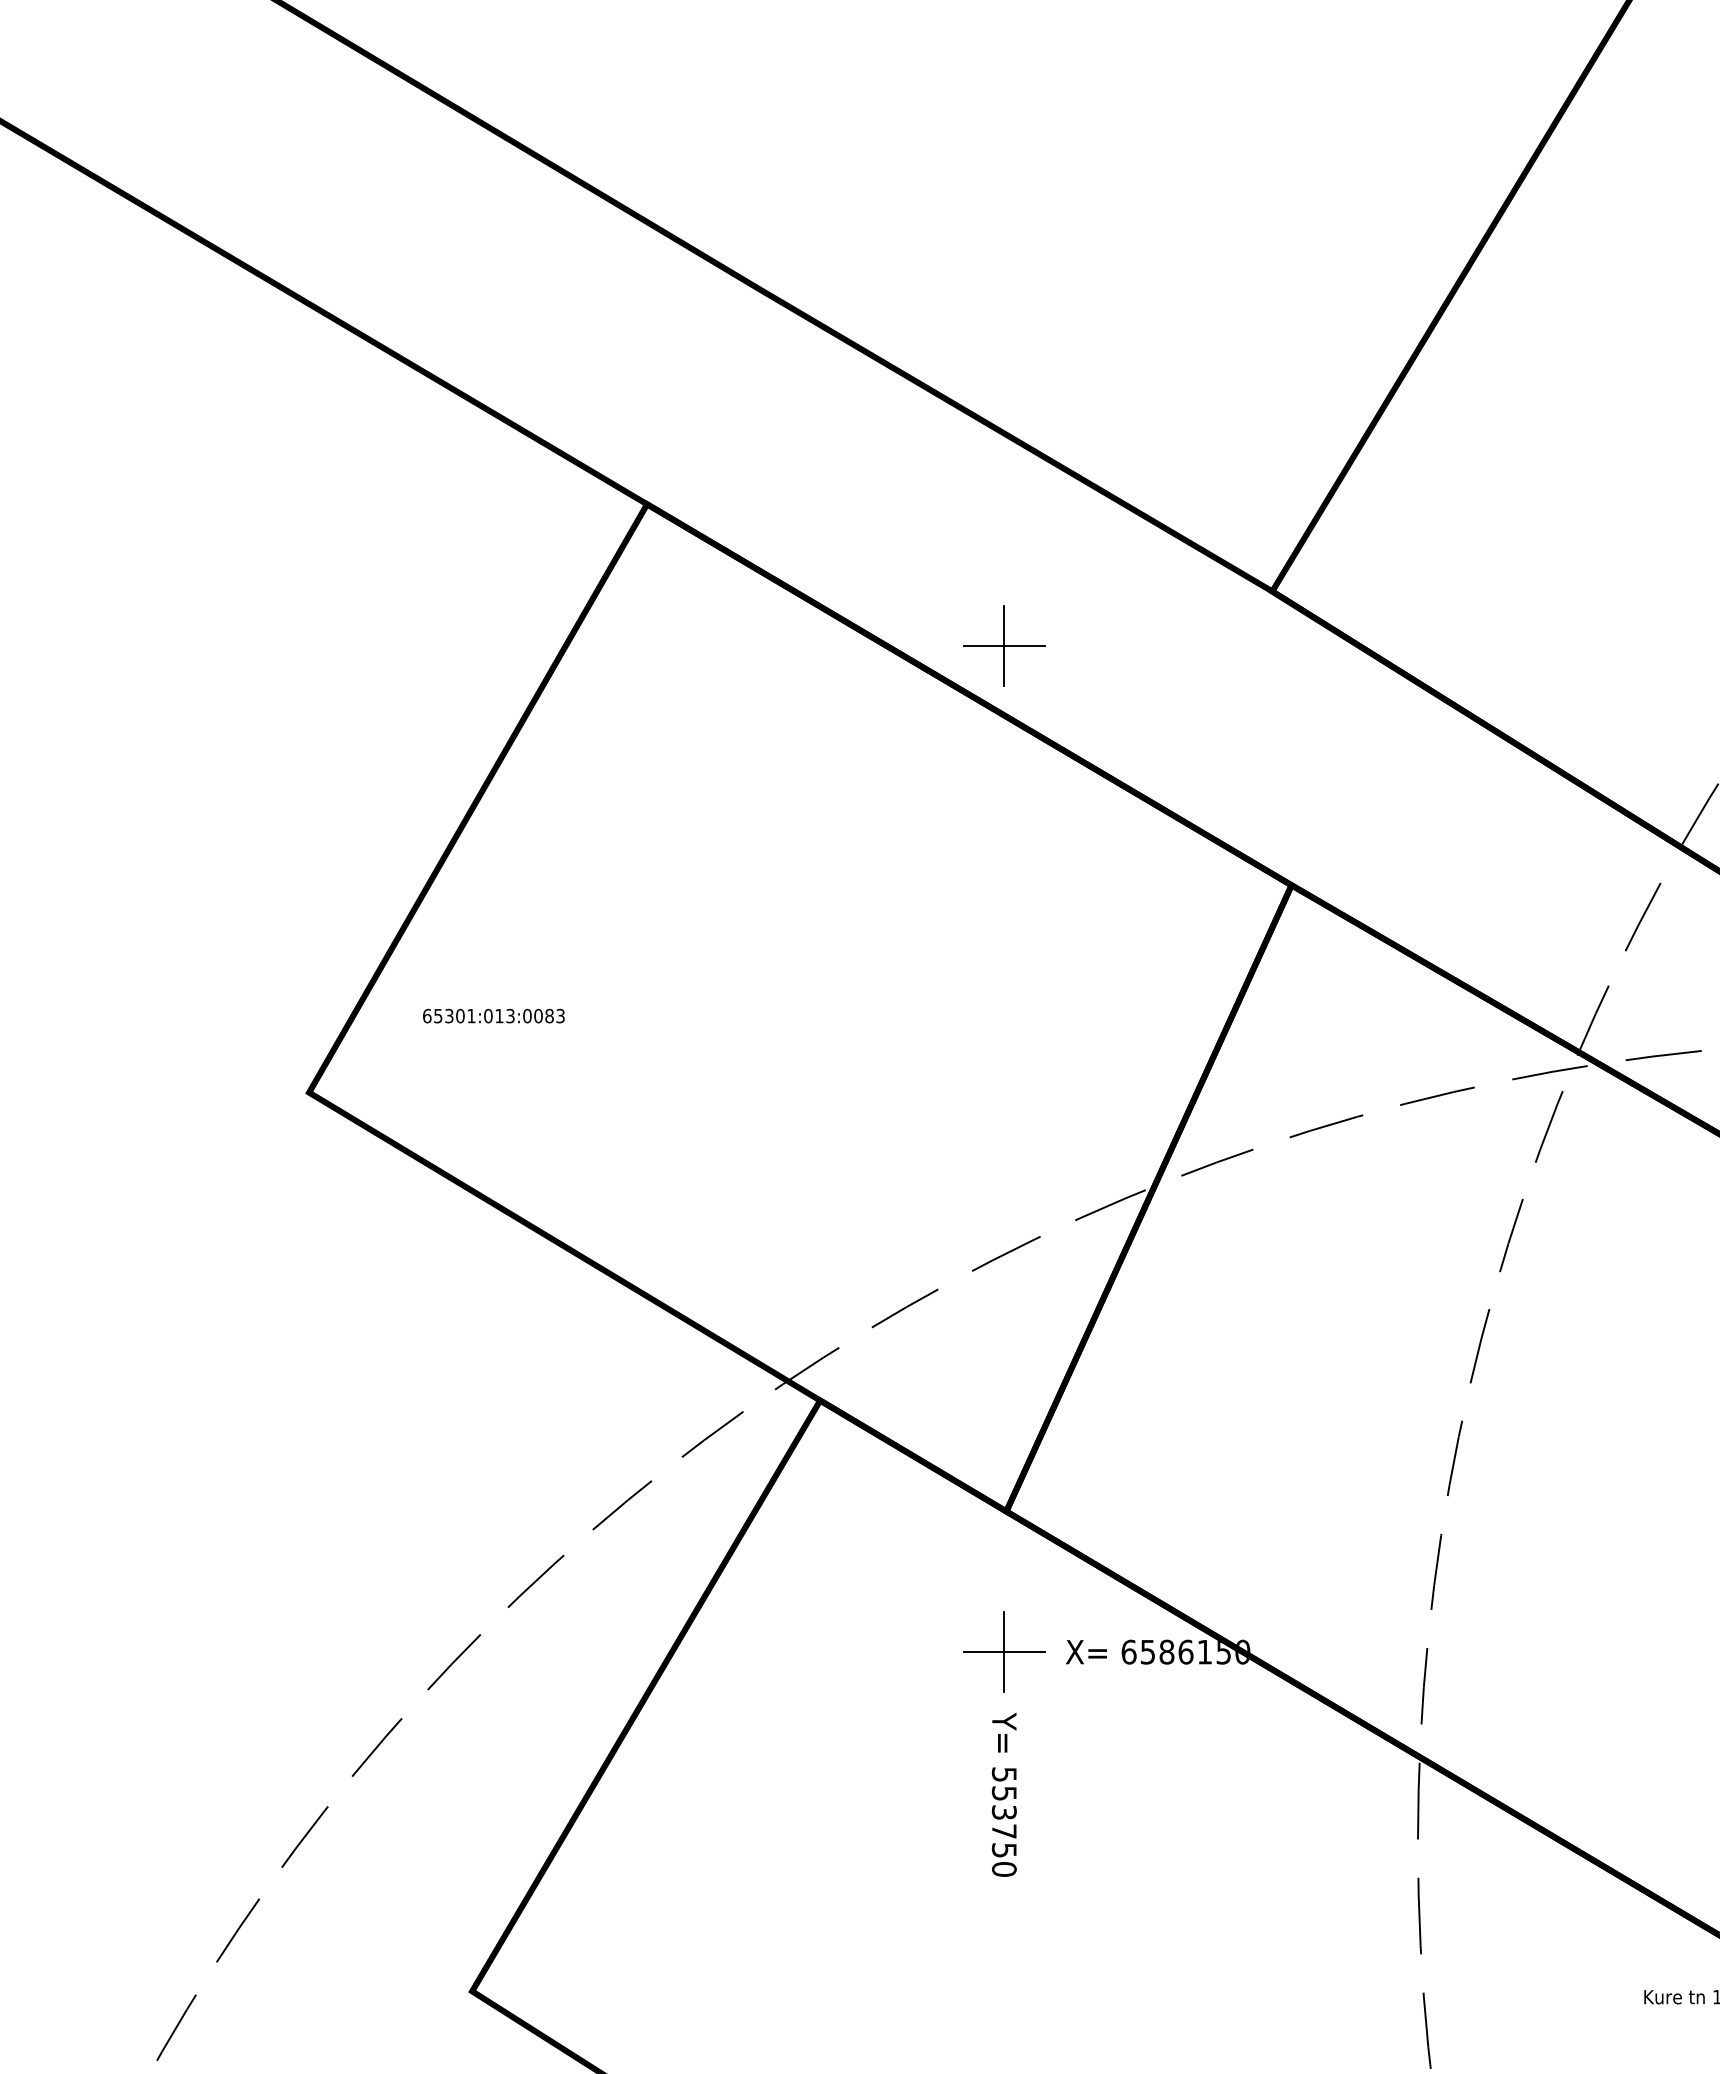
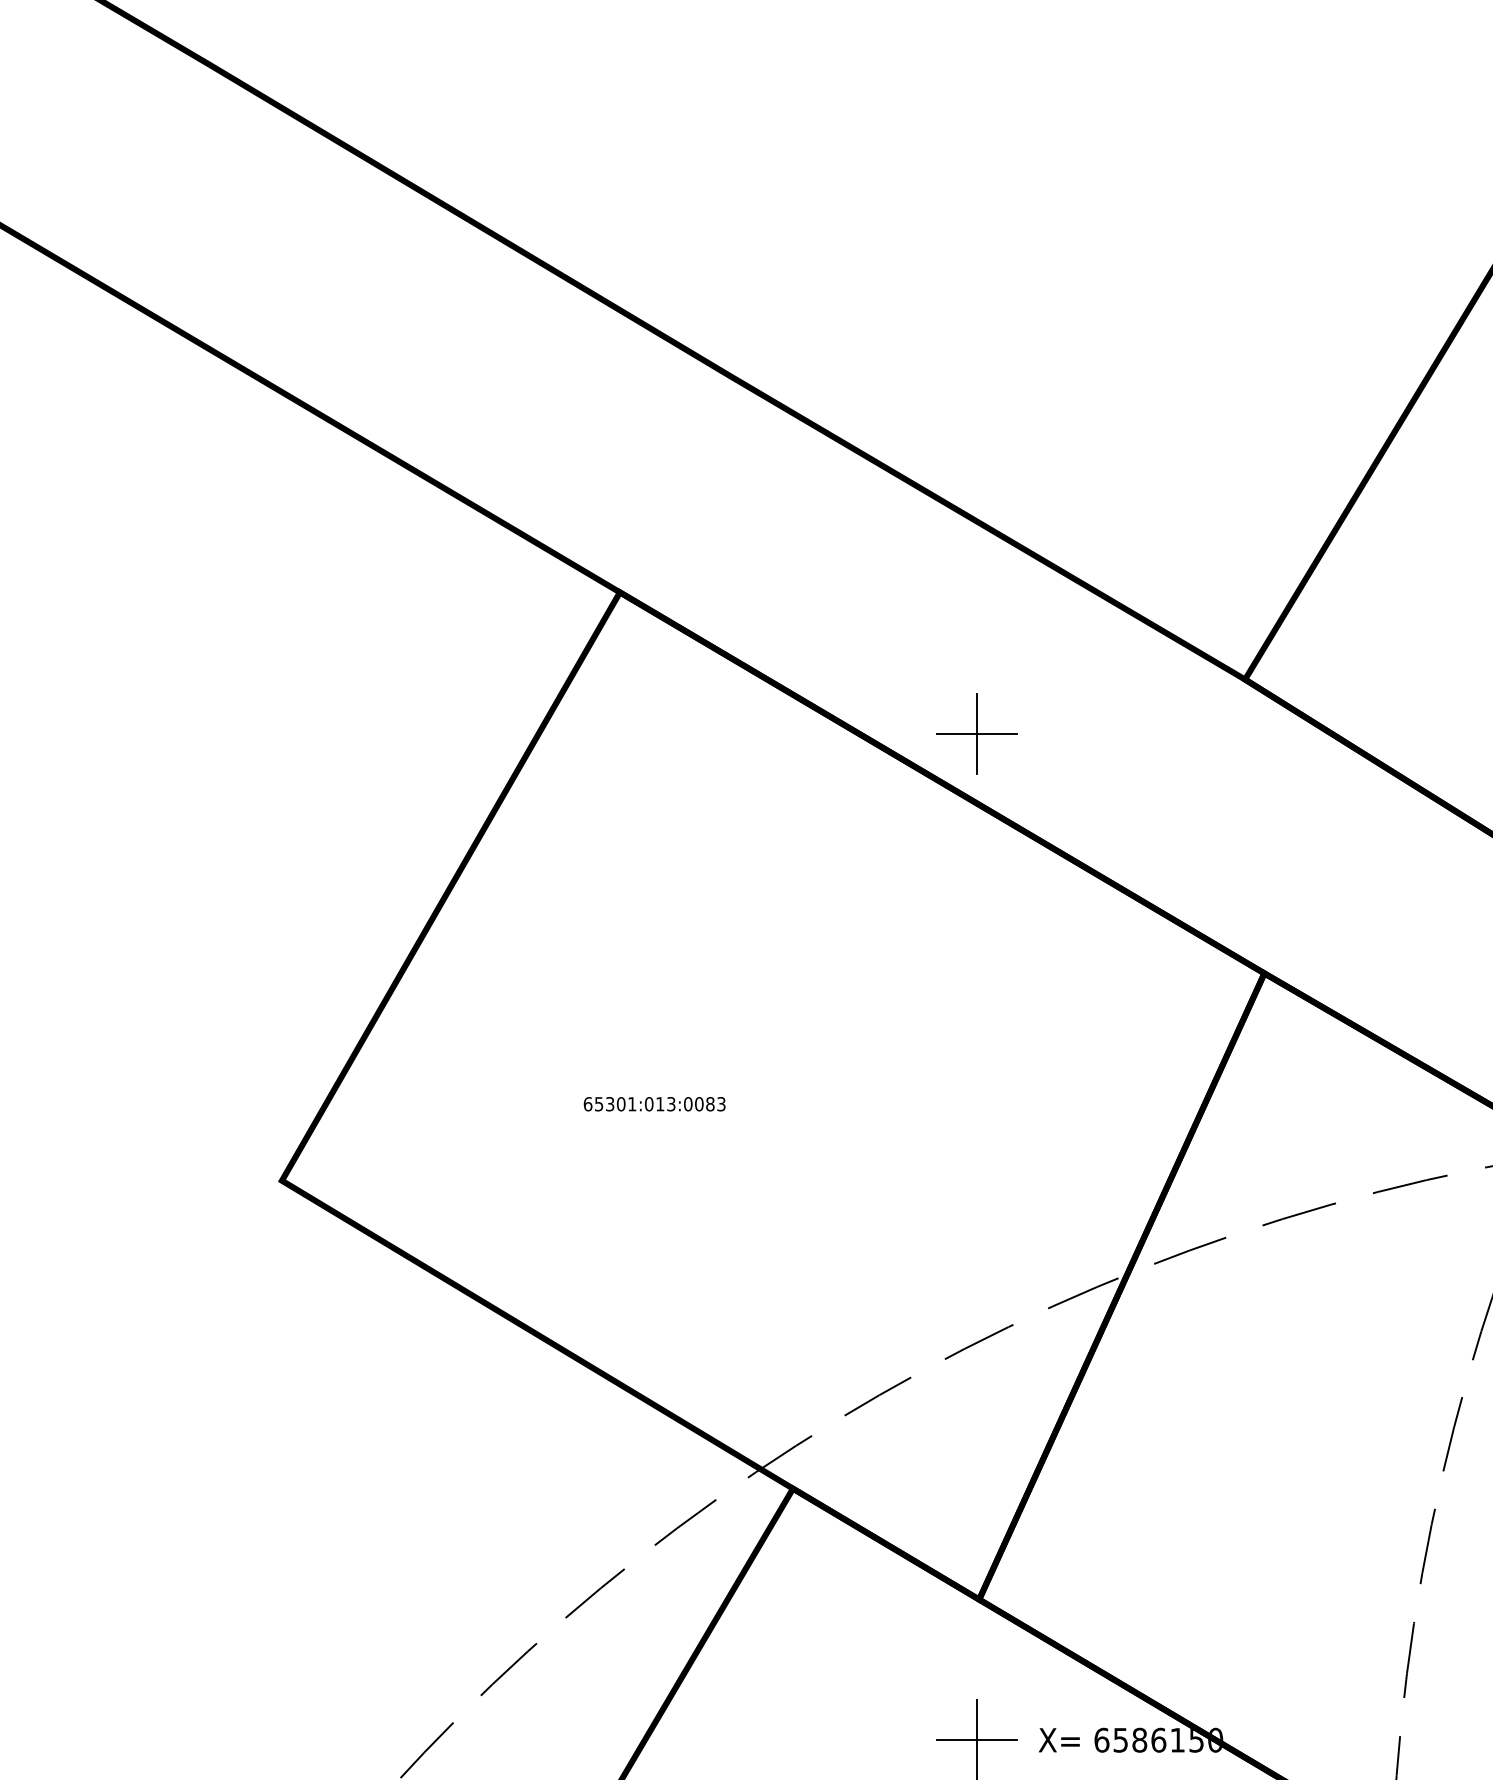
text: (493, 1015) -> (654, 1103), moved

